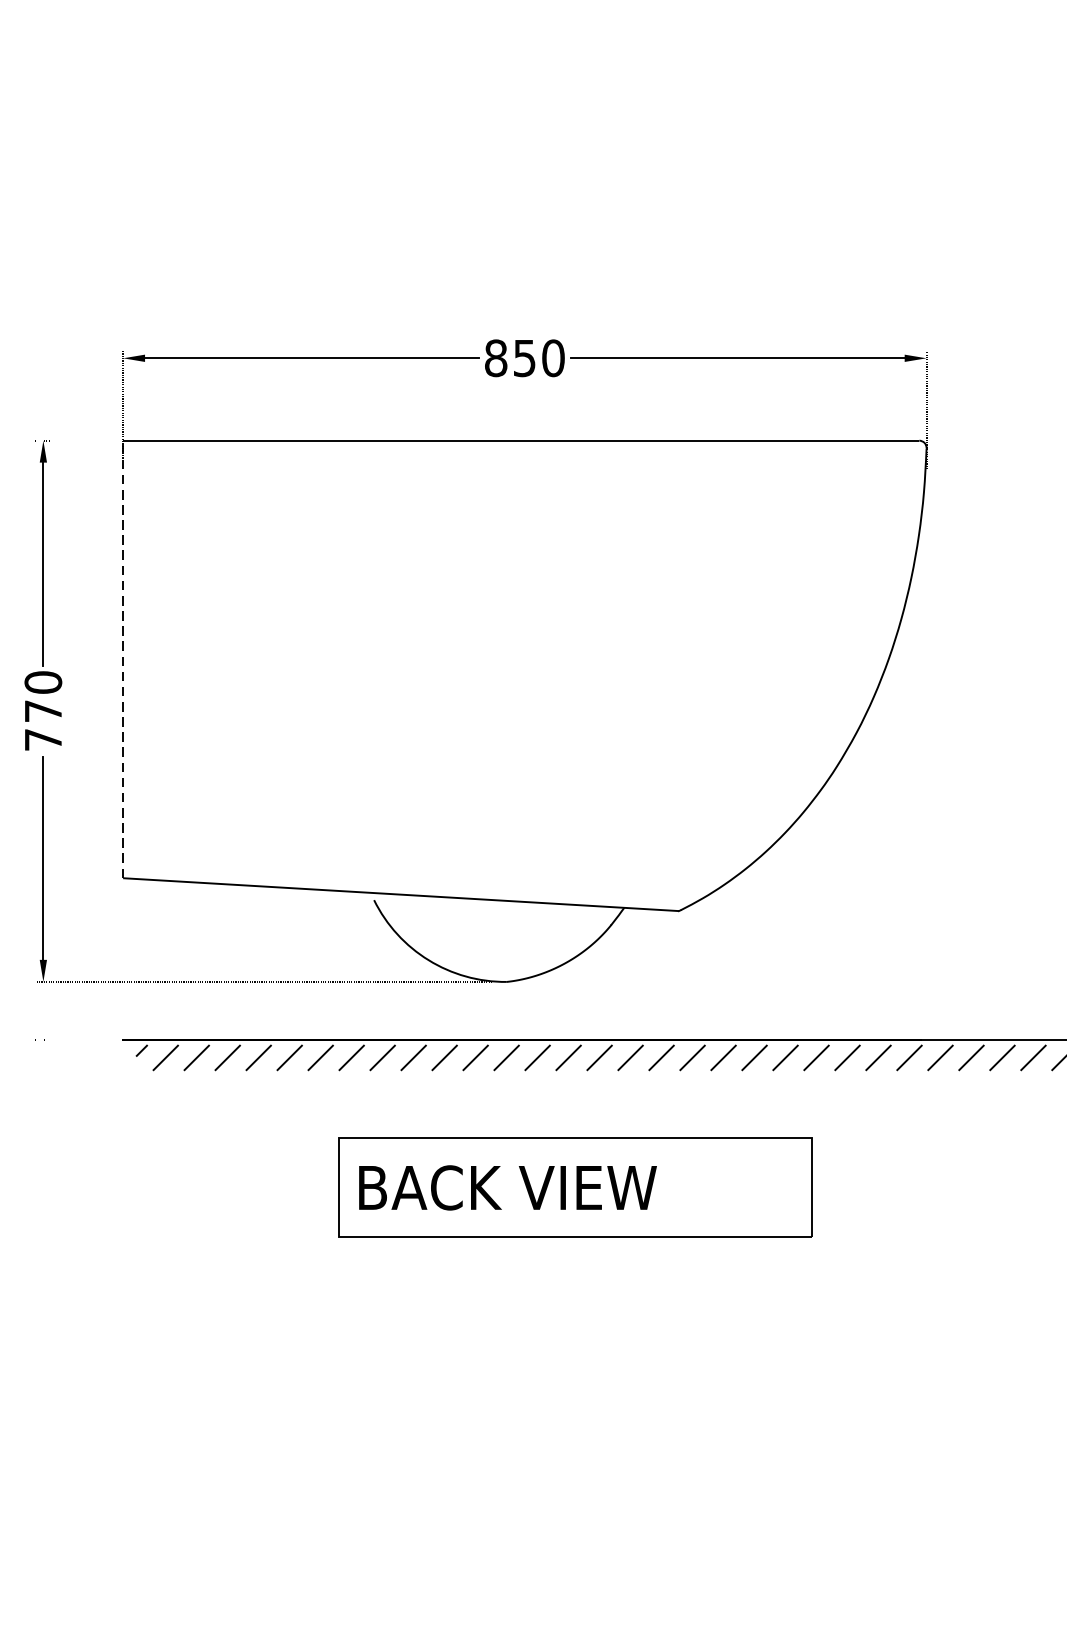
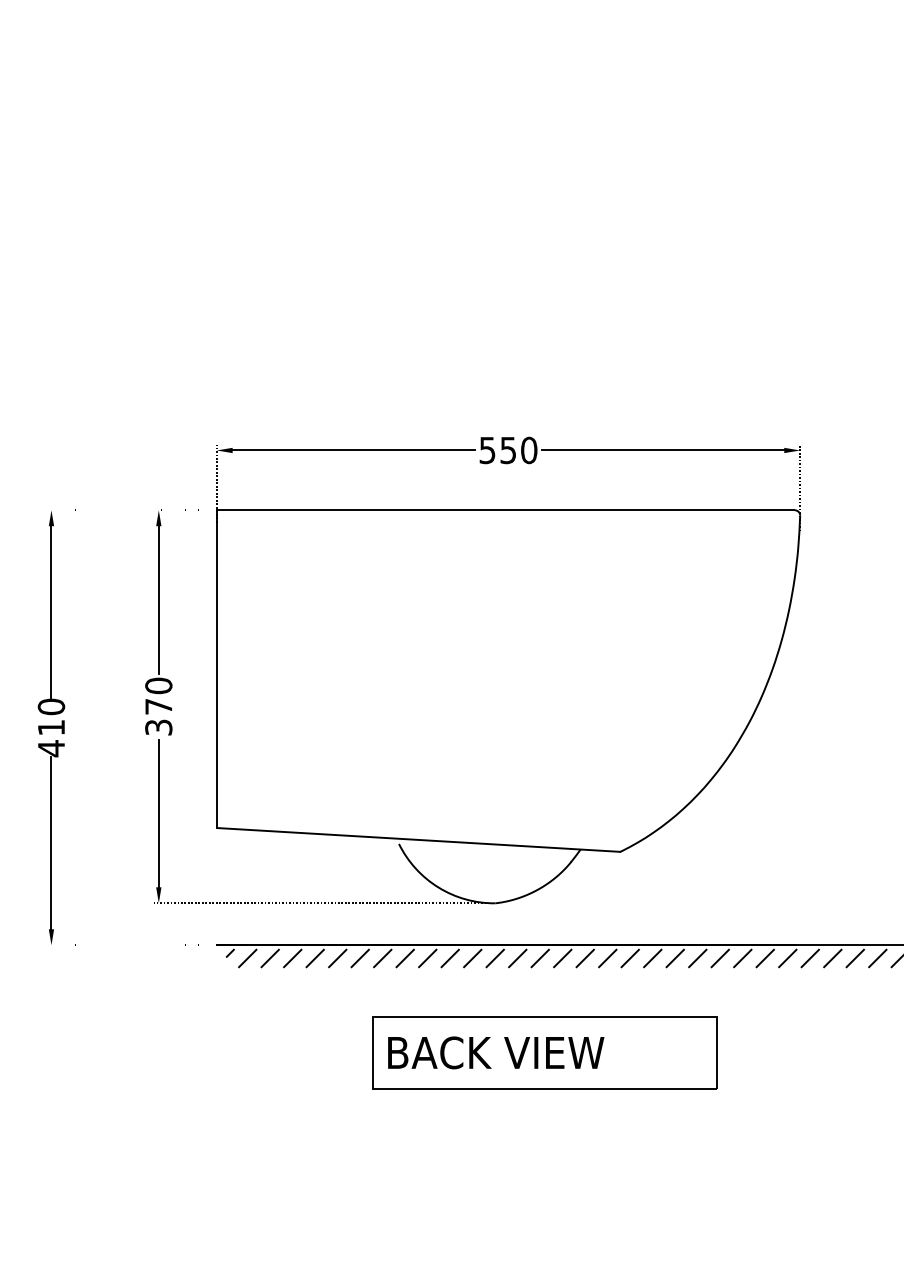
text: (496, 358) -> (487, 450), 850 -> 550
line: (122, 659) -> (216, 669), dashed -> solid
text: (42, 739) -> (158, 727), 770 -> 370

